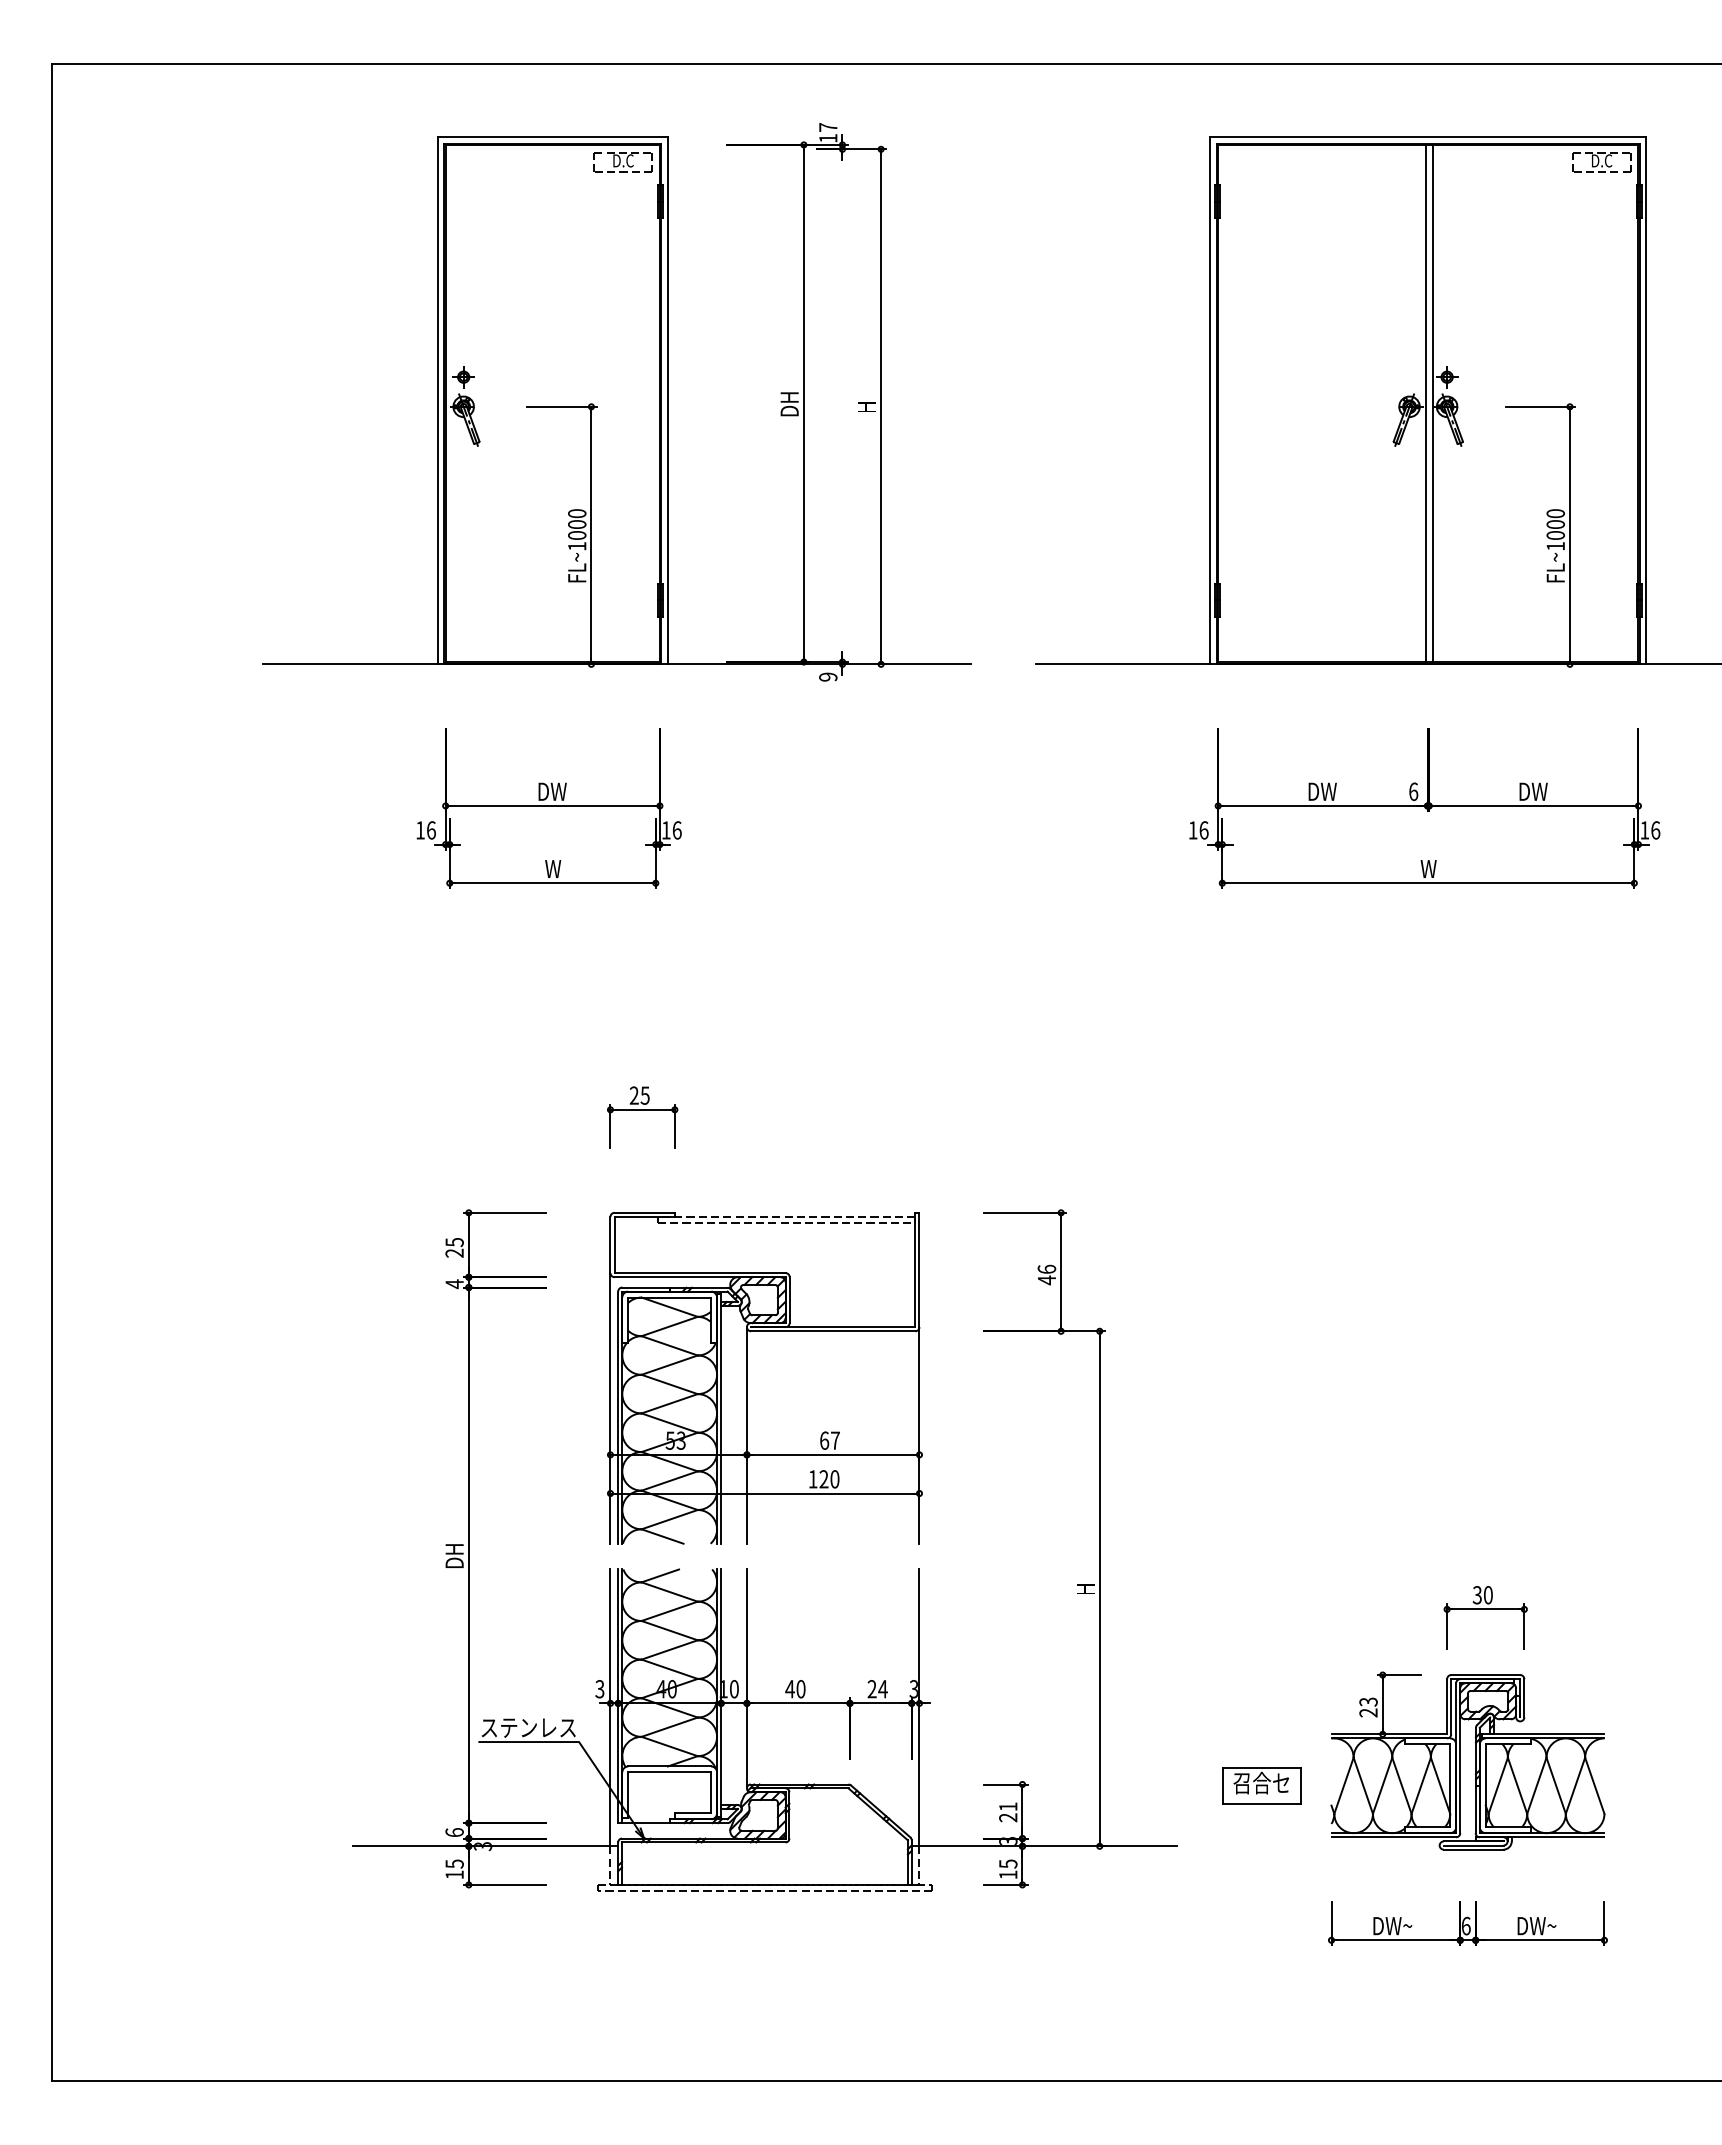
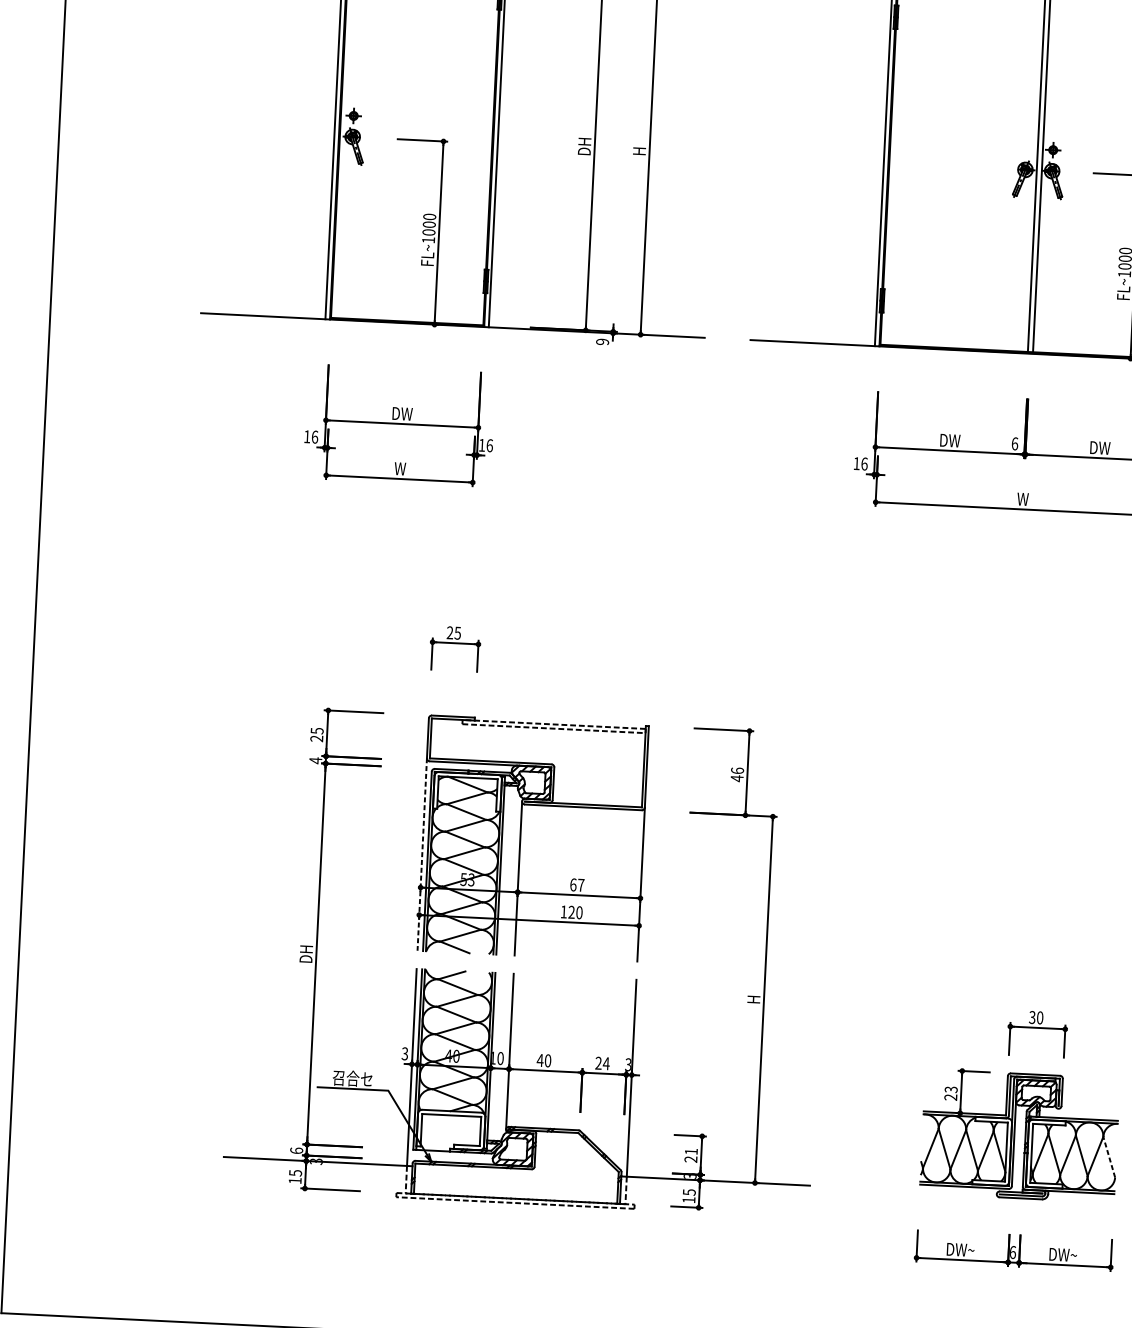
line: (610, 1408) -> (422, 854), solid -> dashed
text: (528, 1727) -> (352, 1078), ステンレス -> 召合セ
part: (1261, 1785) -> (872, 1145), removed
line: (1594, 1785) -> (1109, 1156), solid -> dashed

